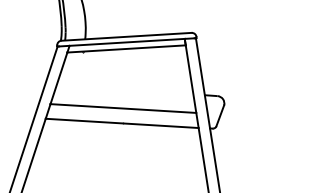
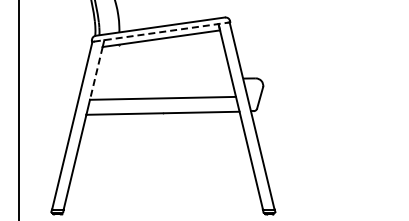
line: (127, 42) -> (161, 32), solid -> dashed
line: (59, 78) -> (96, 73), solid -> dashed

